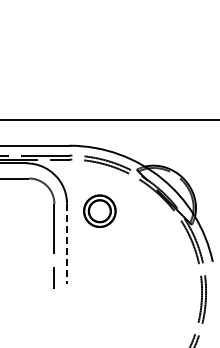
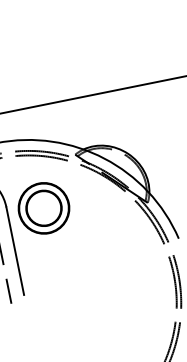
part: (99, 210) -> (43, 207), size x1.43
line: (67, 244) -> (15, 251), dashed -> solid

